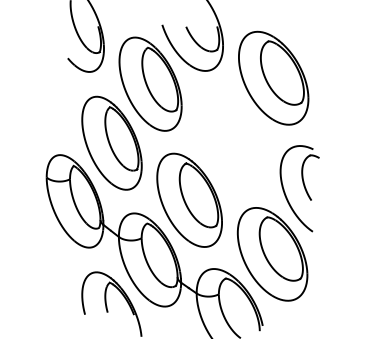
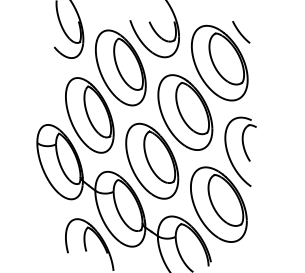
curve: (299, 39) -> (240, 32), added
part: (230, 139) -> (185, 112), added

